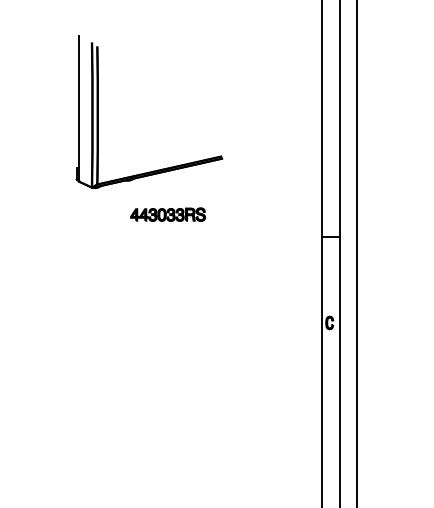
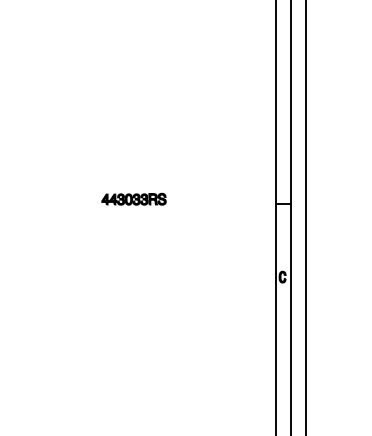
part: (98, 112) -> (84, 96), removed
part: (167, 213) -> (133, 198), moved

